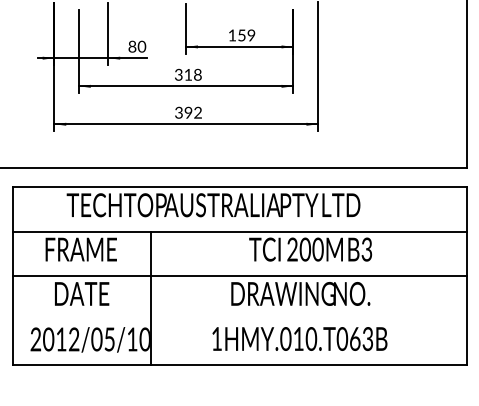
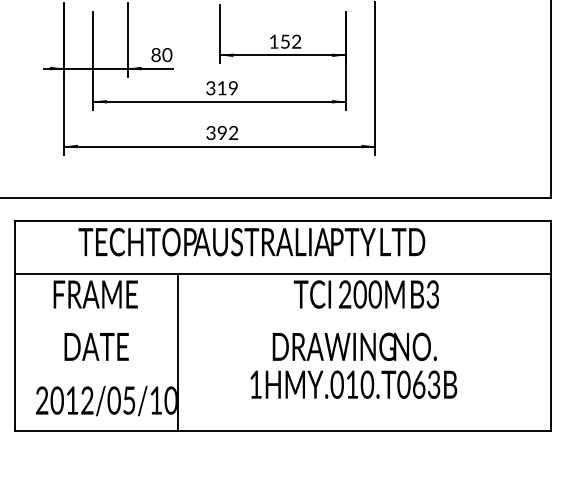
text: (251, 36) -> (296, 42), 159 -> 152
text: (197, 75) -> (232, 88), 318 -> 319
line: (239, 276) -> (282, 326), removed
text: (299, 338) -> (353, 384), moved

